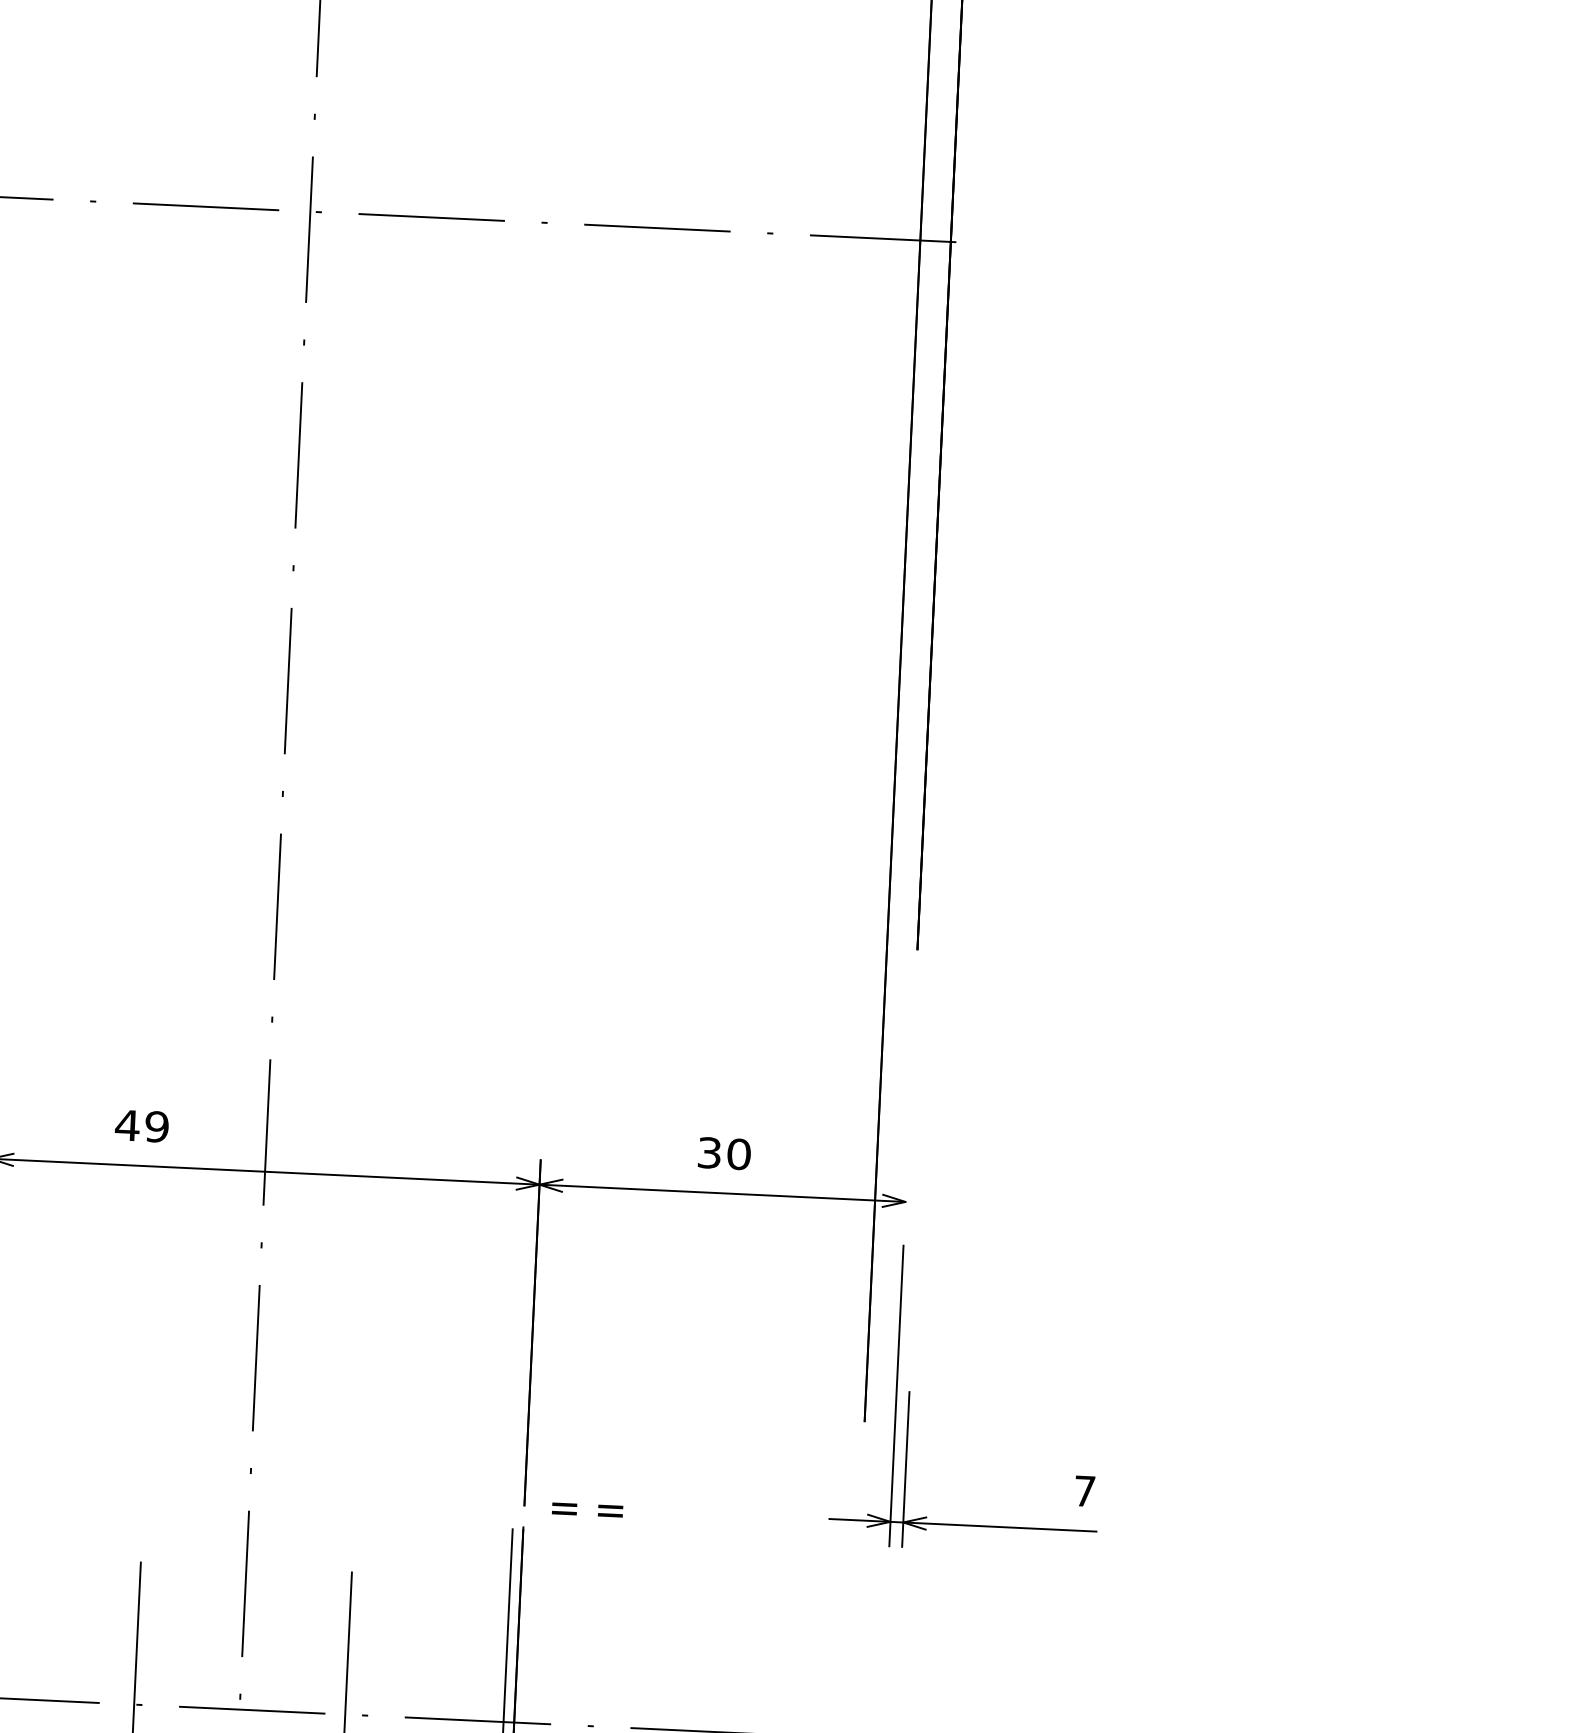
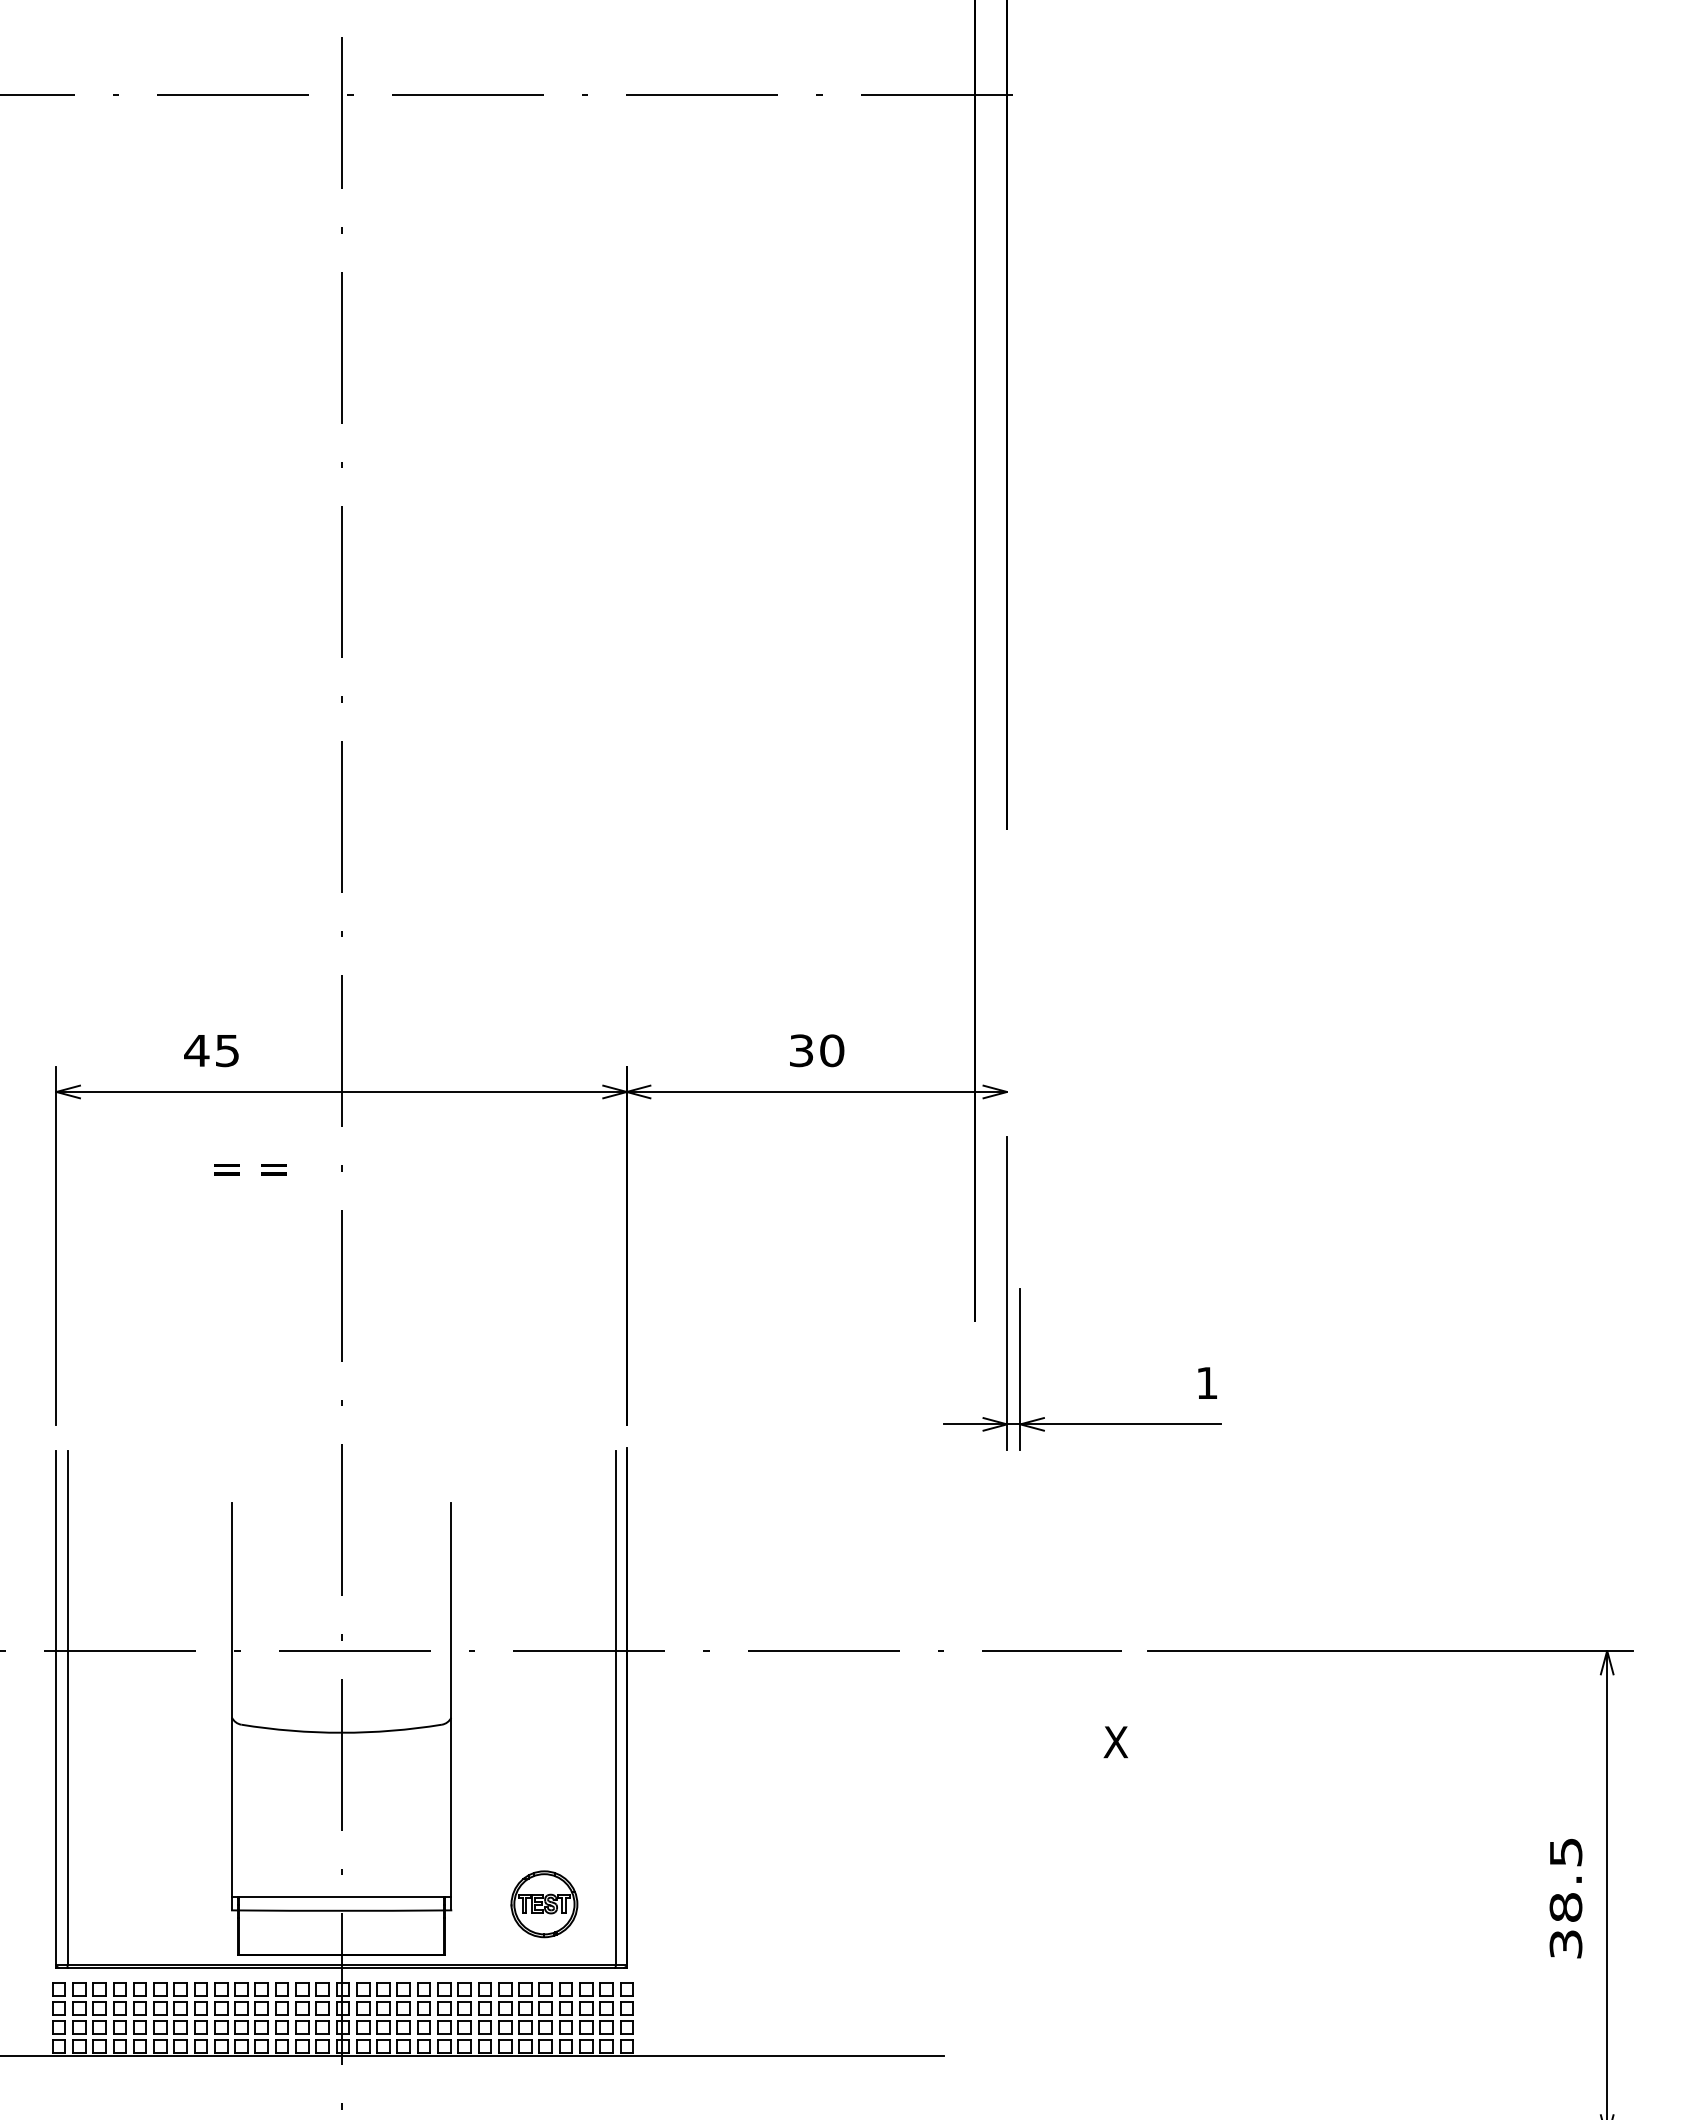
text: (157, 1126) -> (227, 1050), 49 -> 45
text: (1085, 1490) -> (1207, 1382), 7 -> 1
text: (587, 1509) -> (250, 1169), moved

